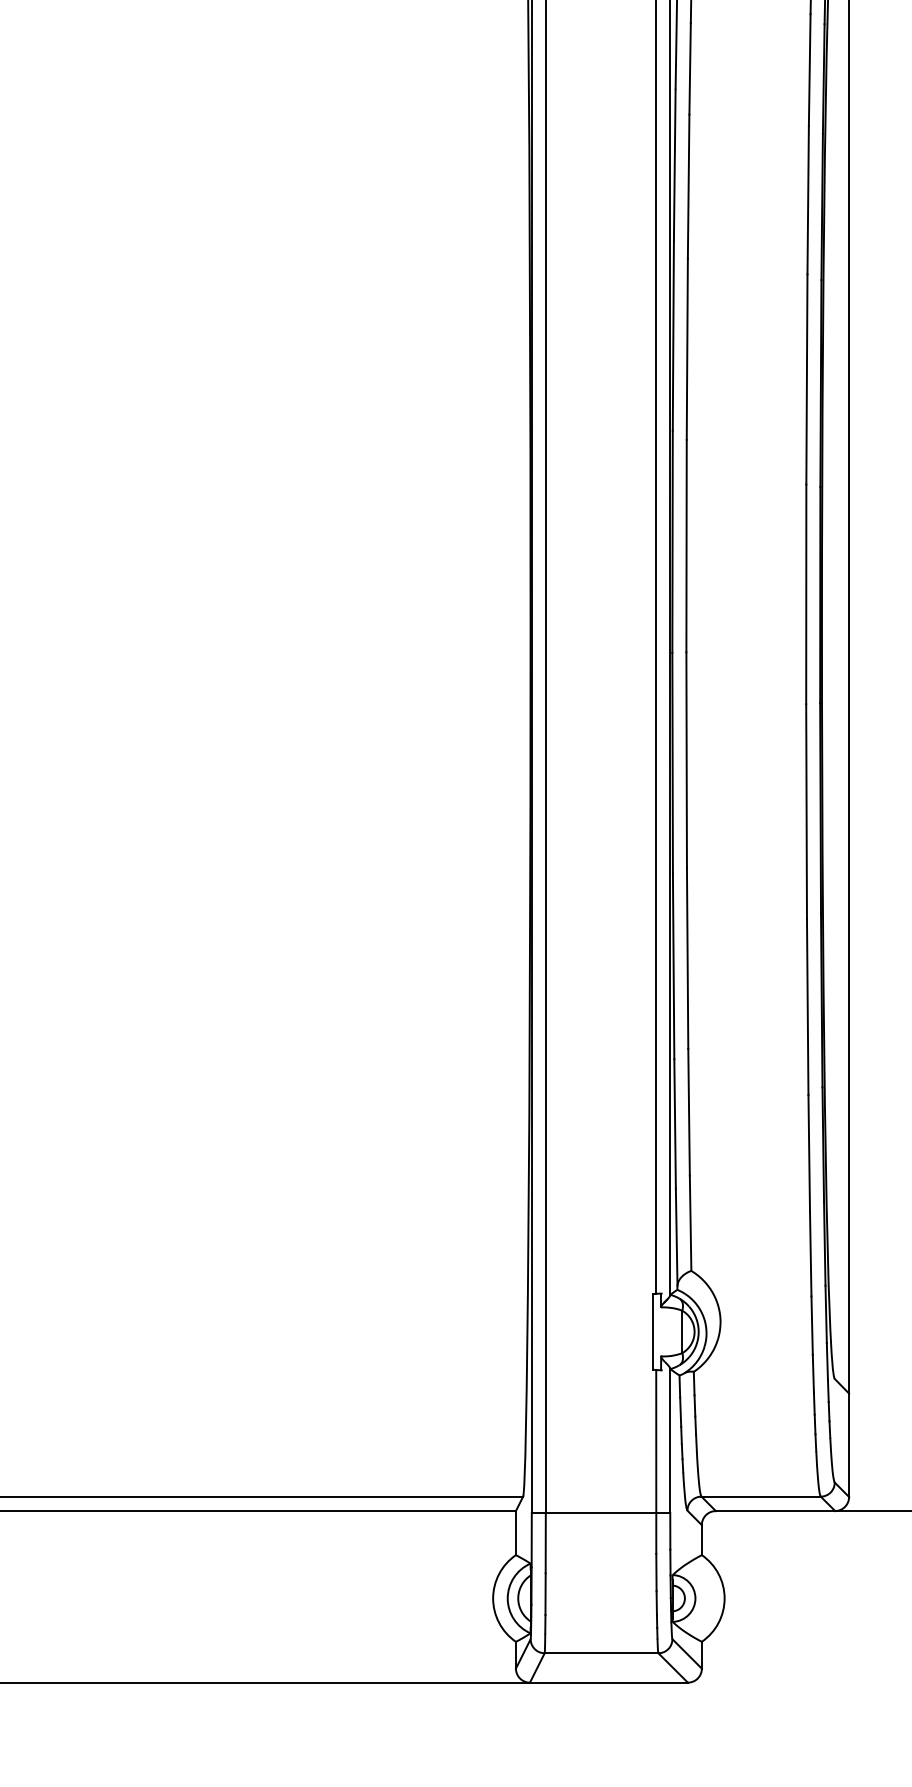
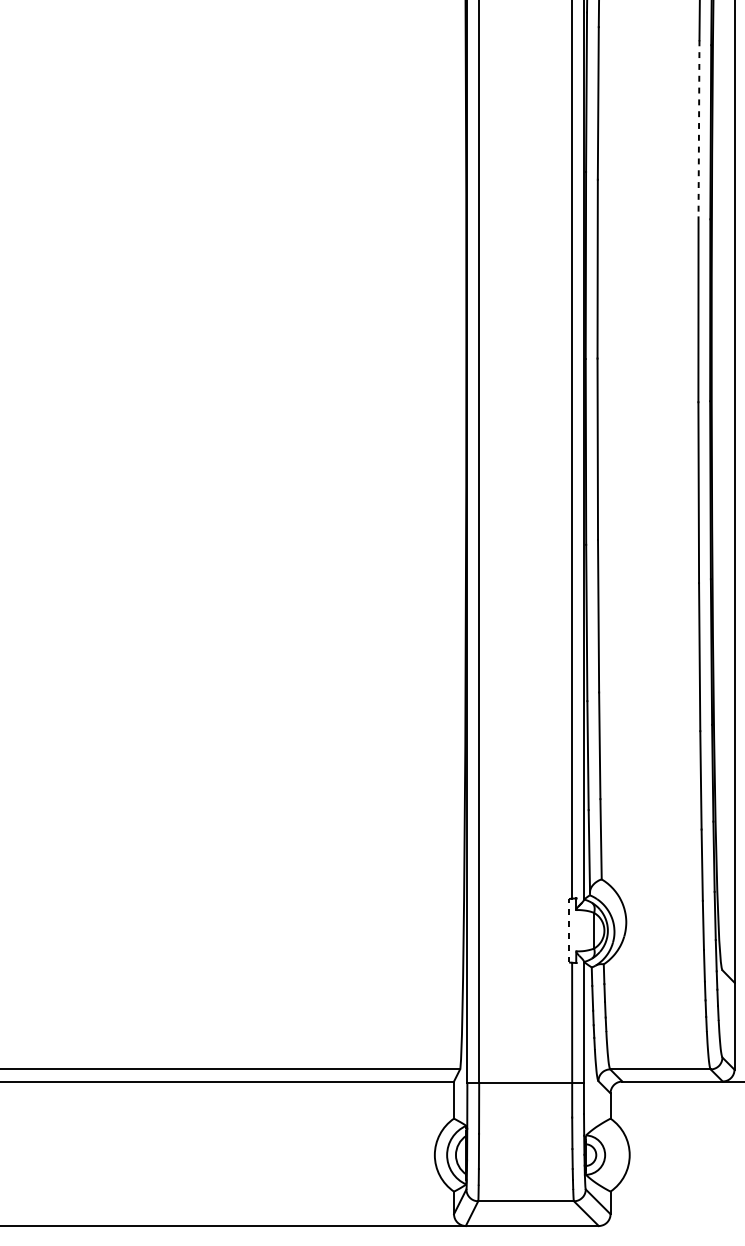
line: (806, 379) -> (698, 128), solid -> dashed
line: (652, 1331) -> (568, 930), solid -> dashed

